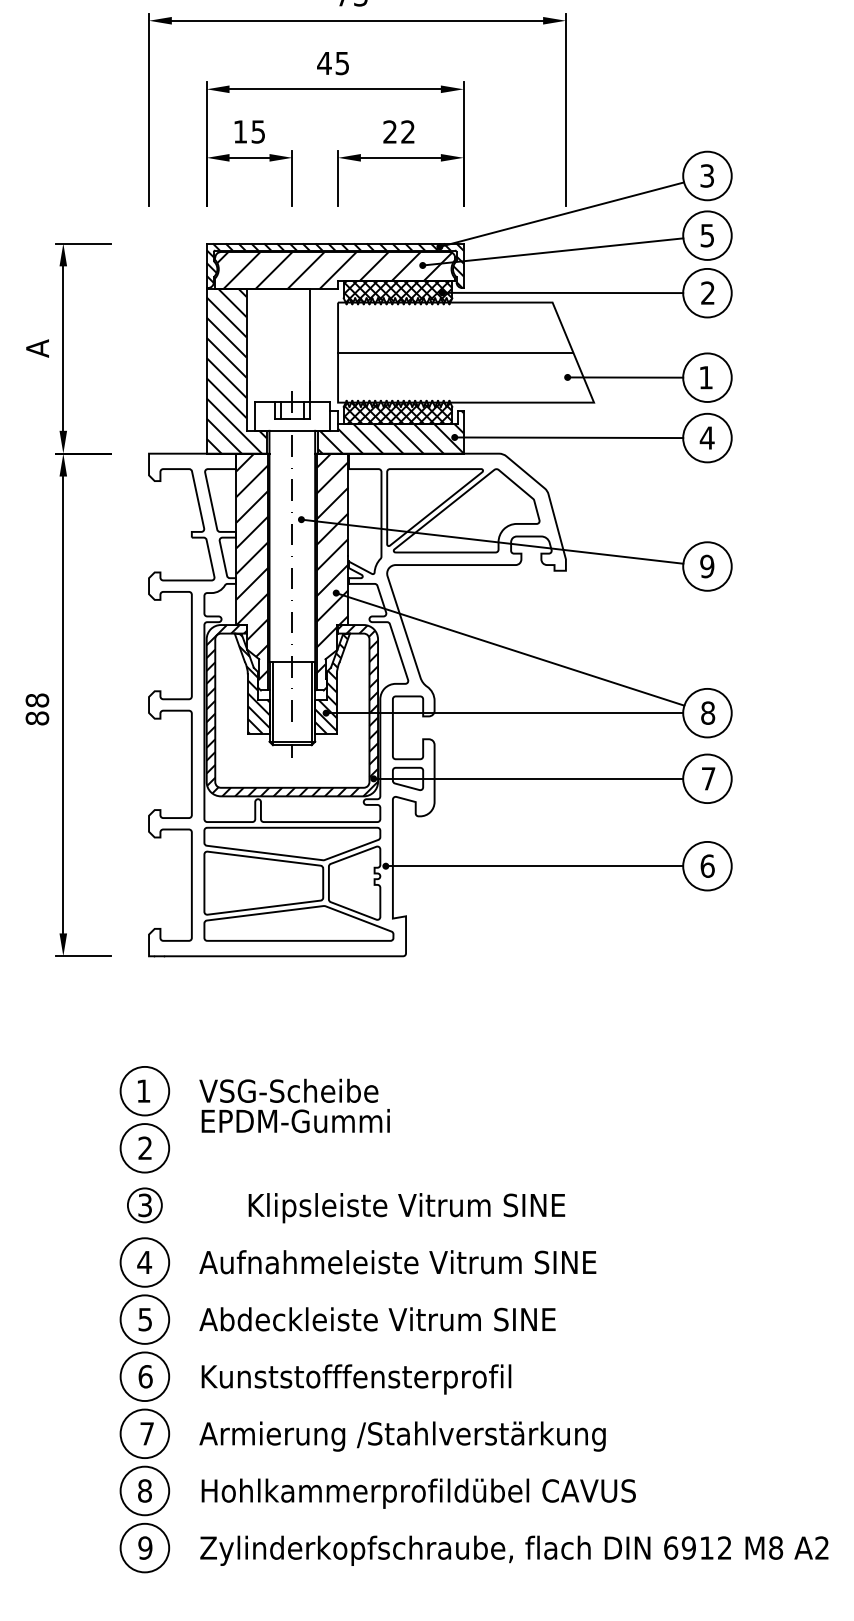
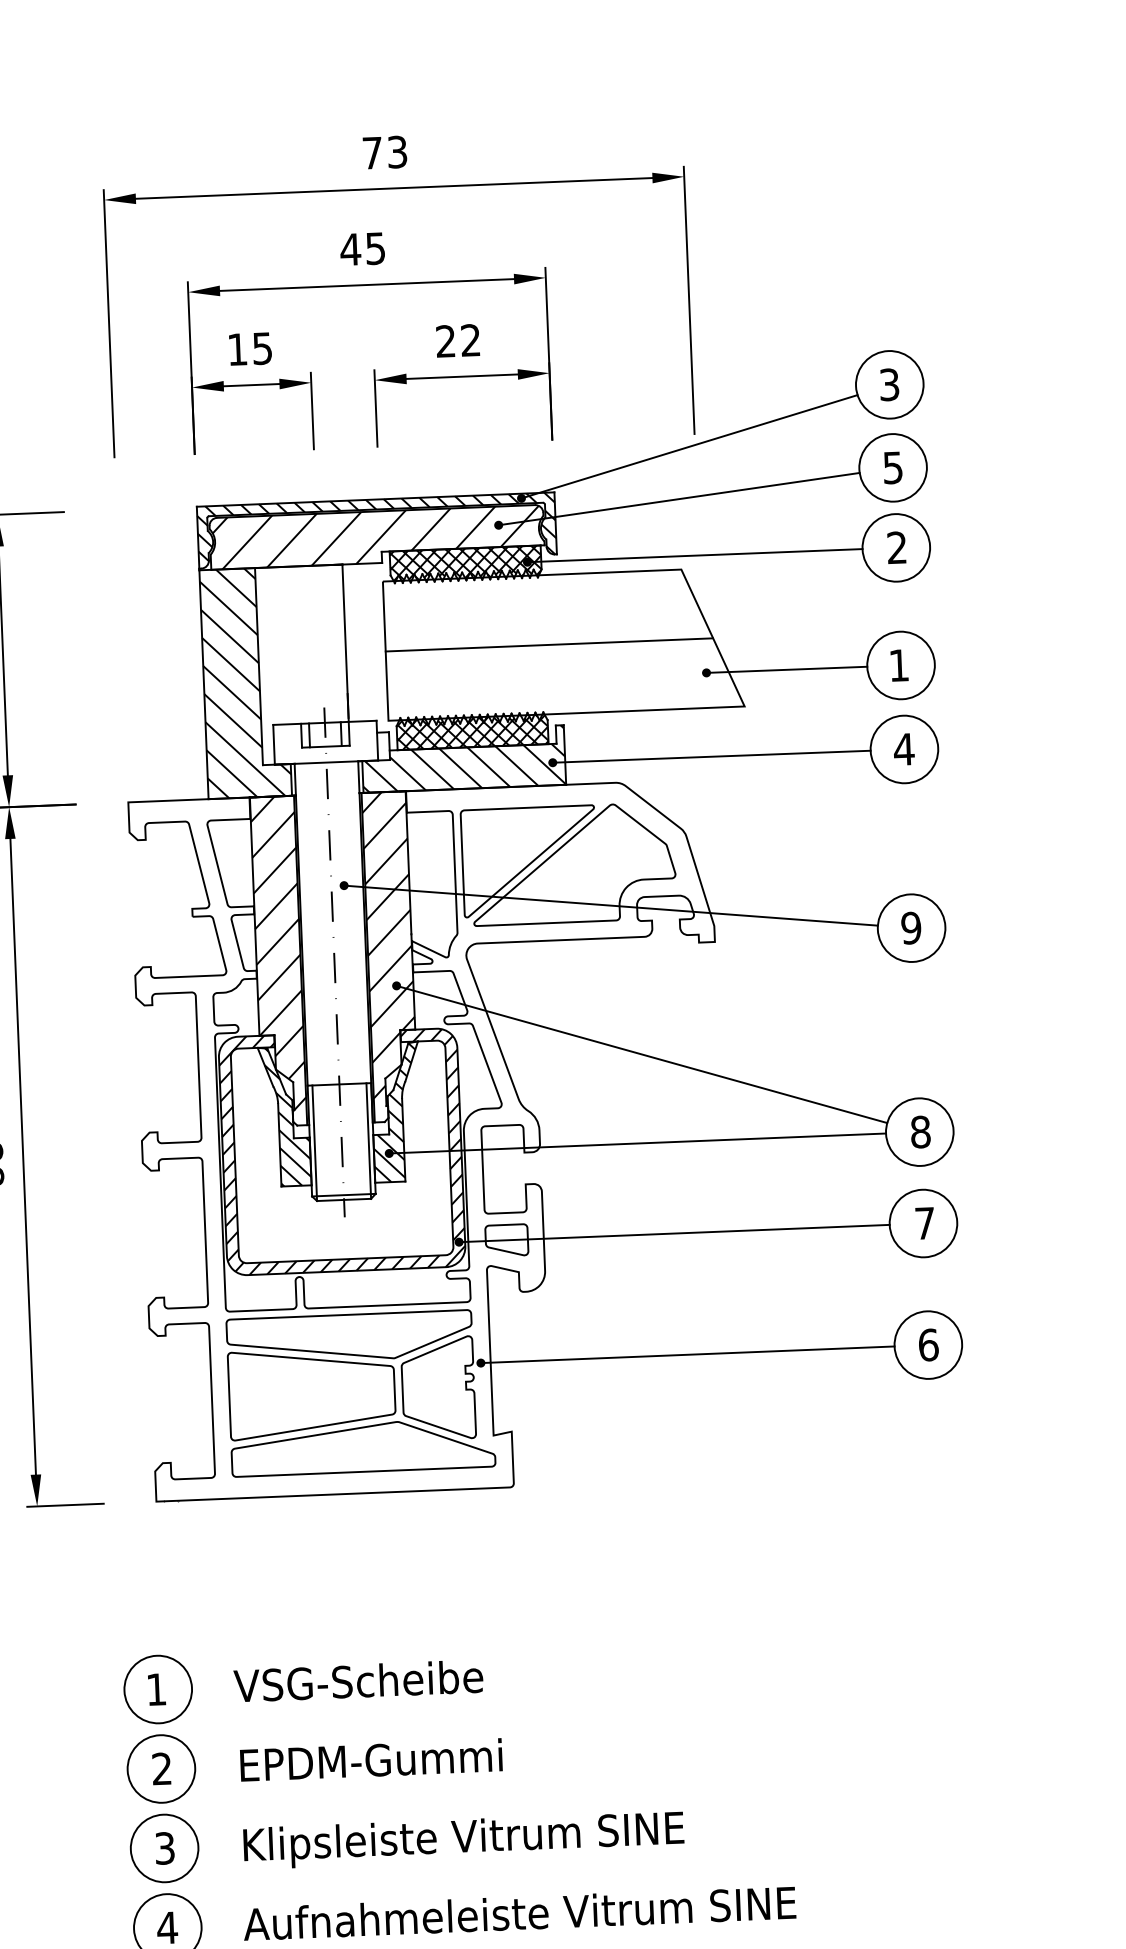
text: (295, 1121) -> (370, 1760), moved
circle: (144, 1205) -> (164, 1848), size x1.43
text: (406, 1208) -> (463, 1840), moved

